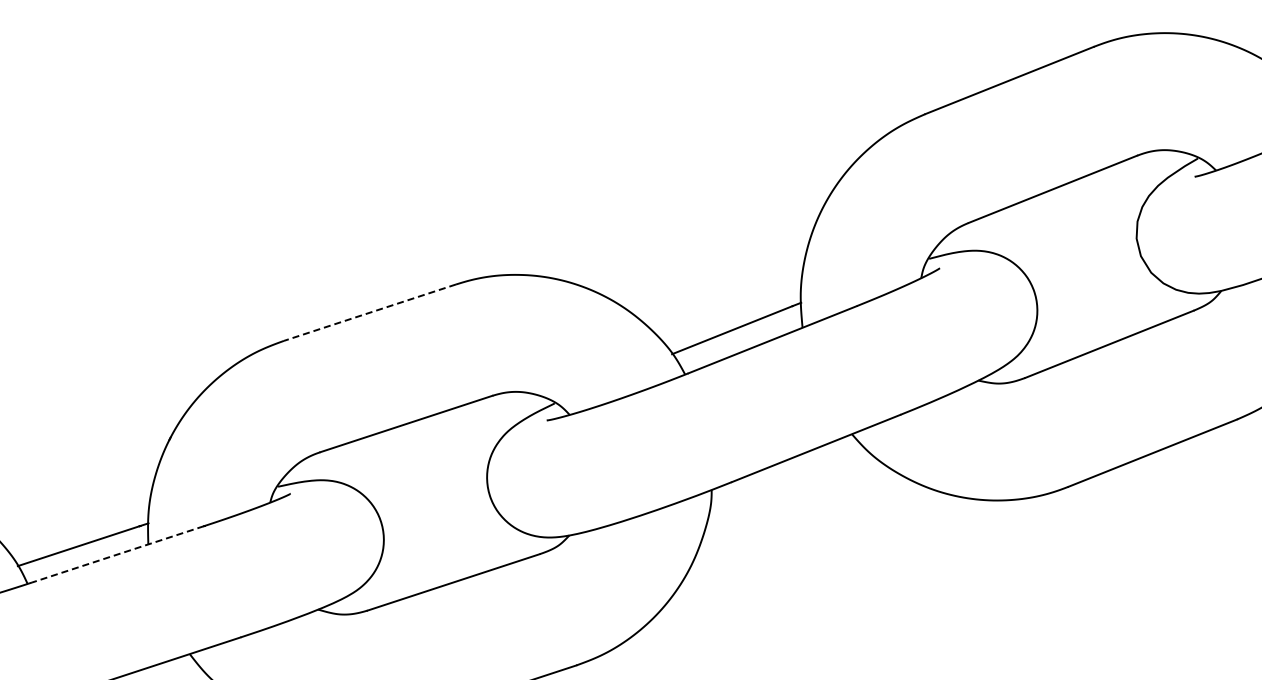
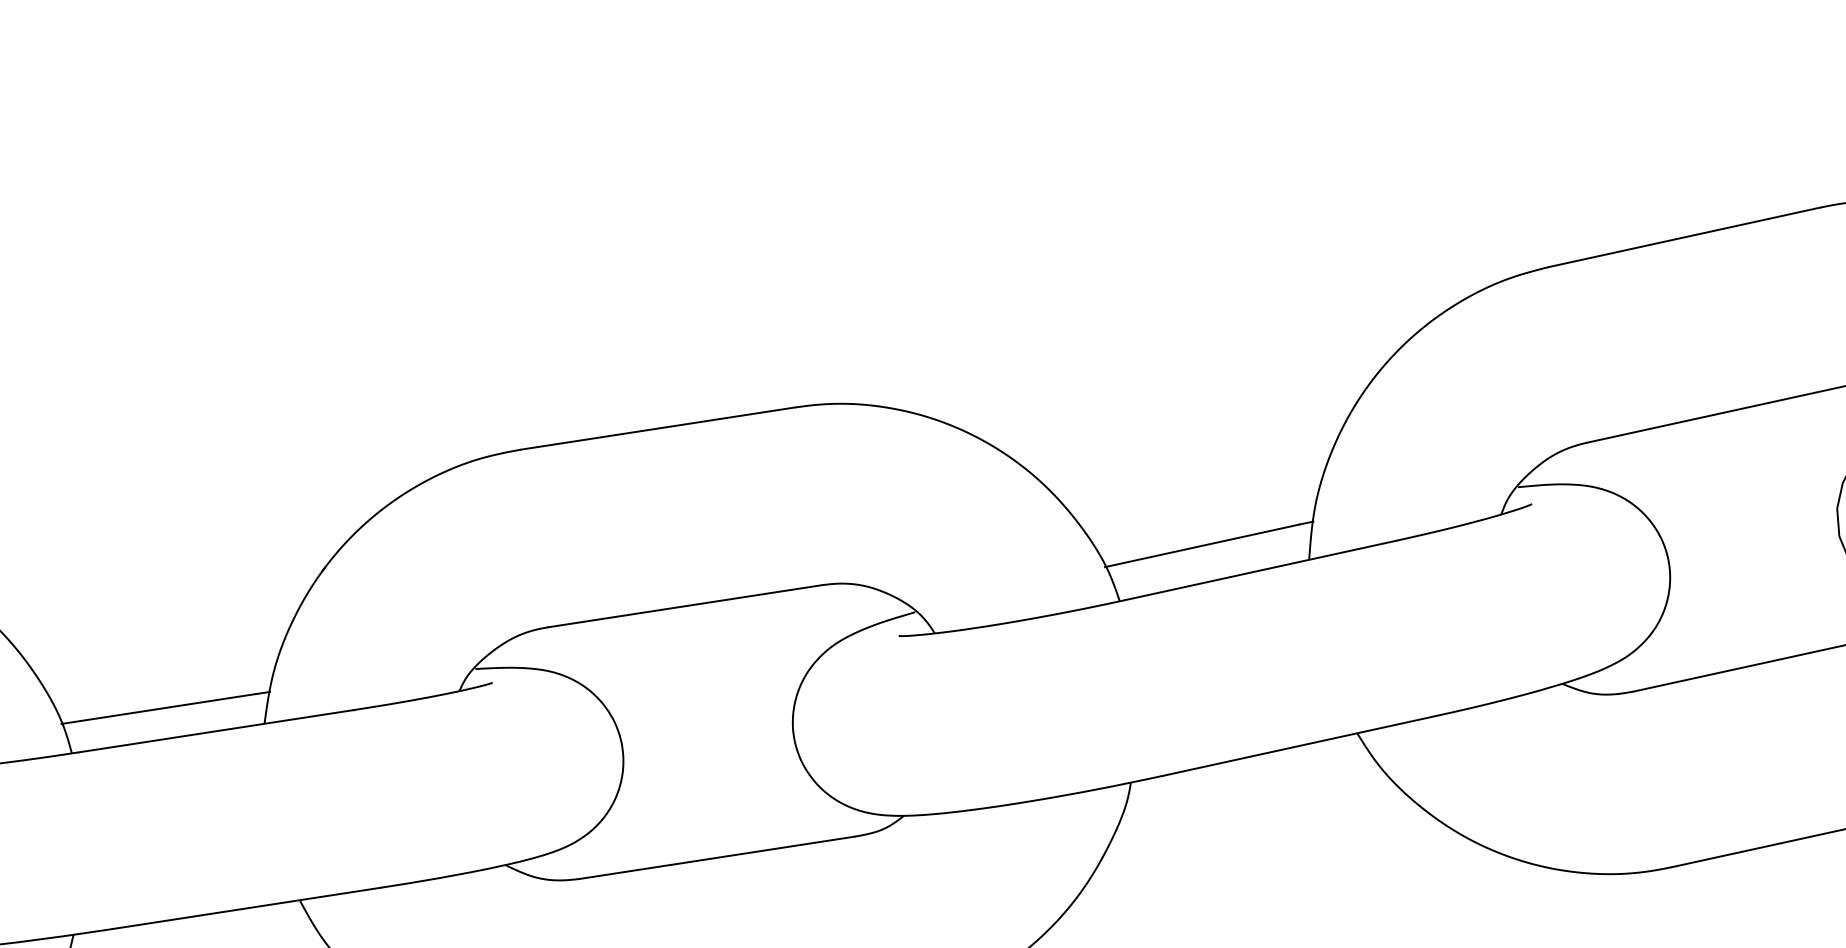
line: (369, 312) -> (657, 428), dashed -> solid
line: (118, 554) -> (216, 731), dashed -> solid

